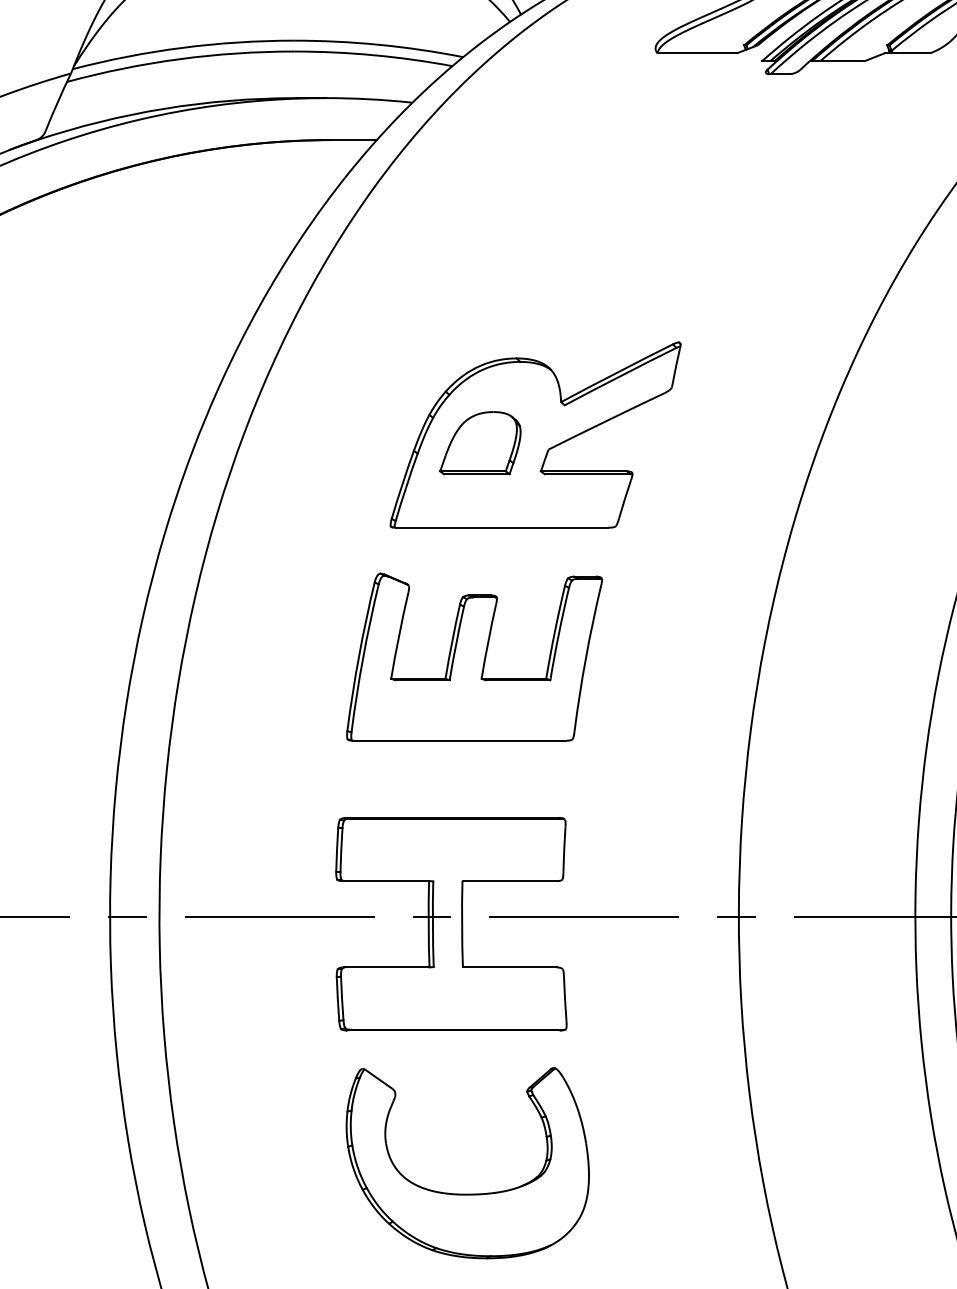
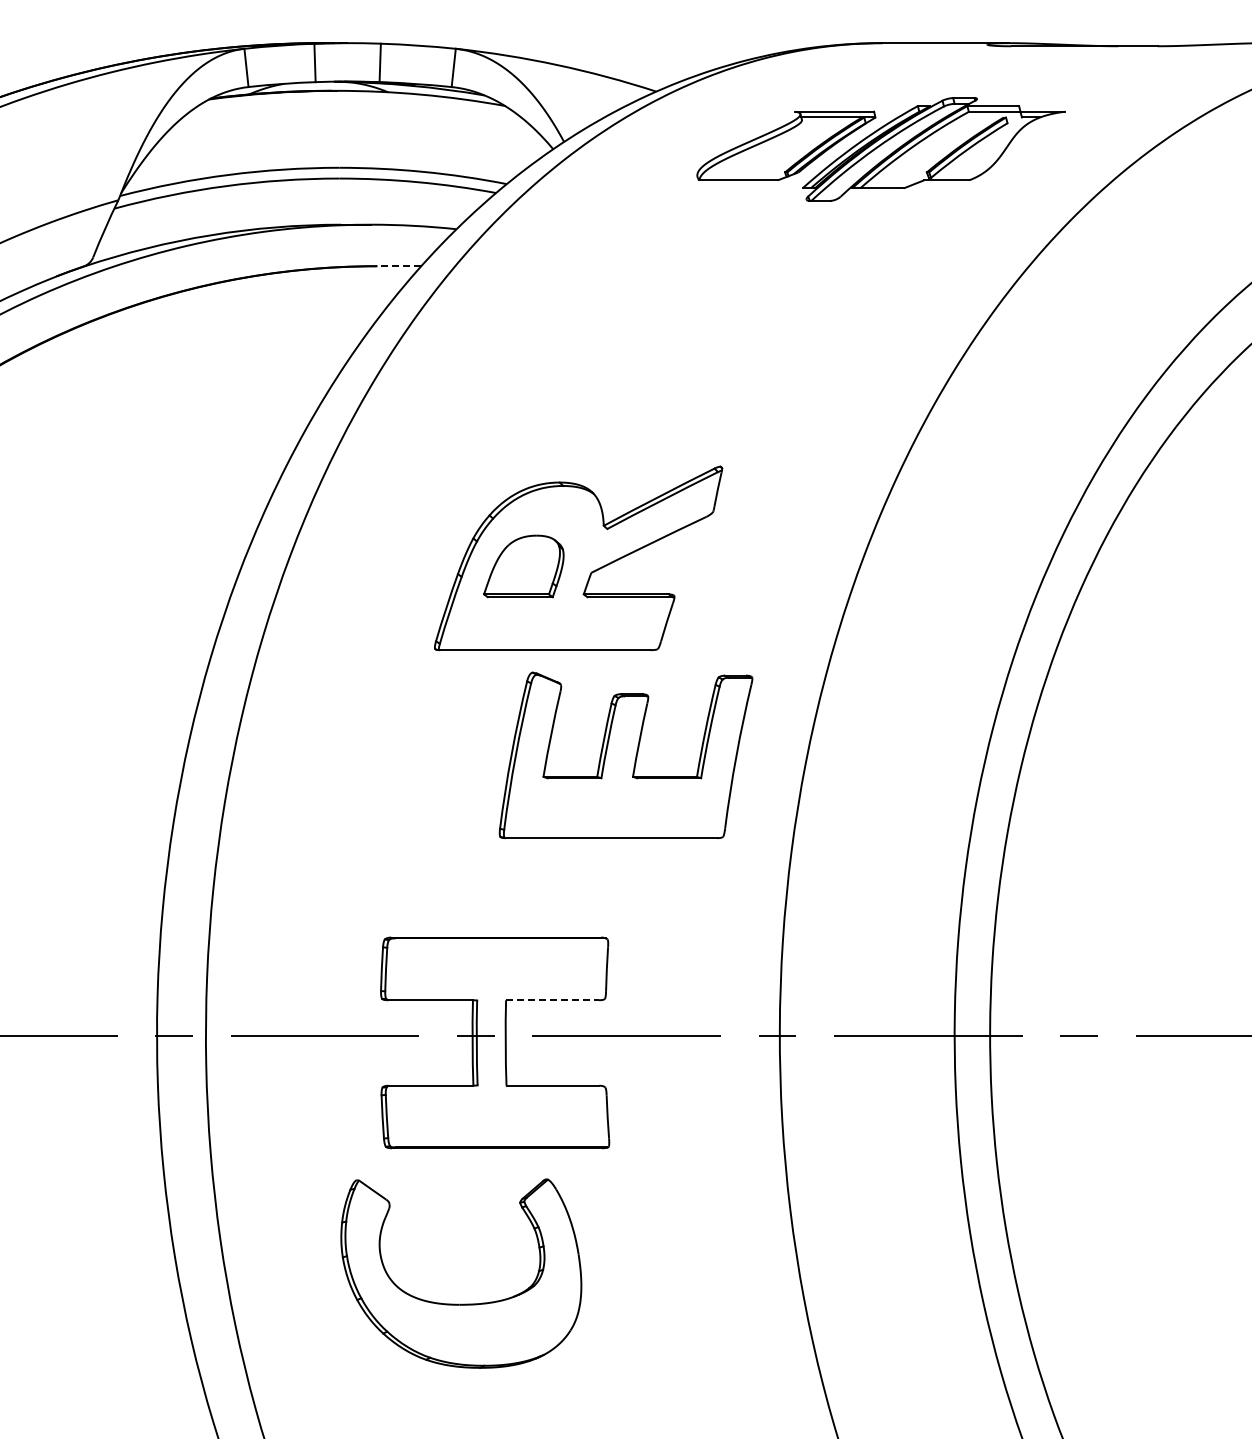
line: (353, 140) -> (398, 266), solid -> dashed
part: (474, 656) -> (625, 754), moved
line: (510, 881) -> (553, 1000), solid -> dashed
part: (467, 1193) -> (461, 1303), moved

